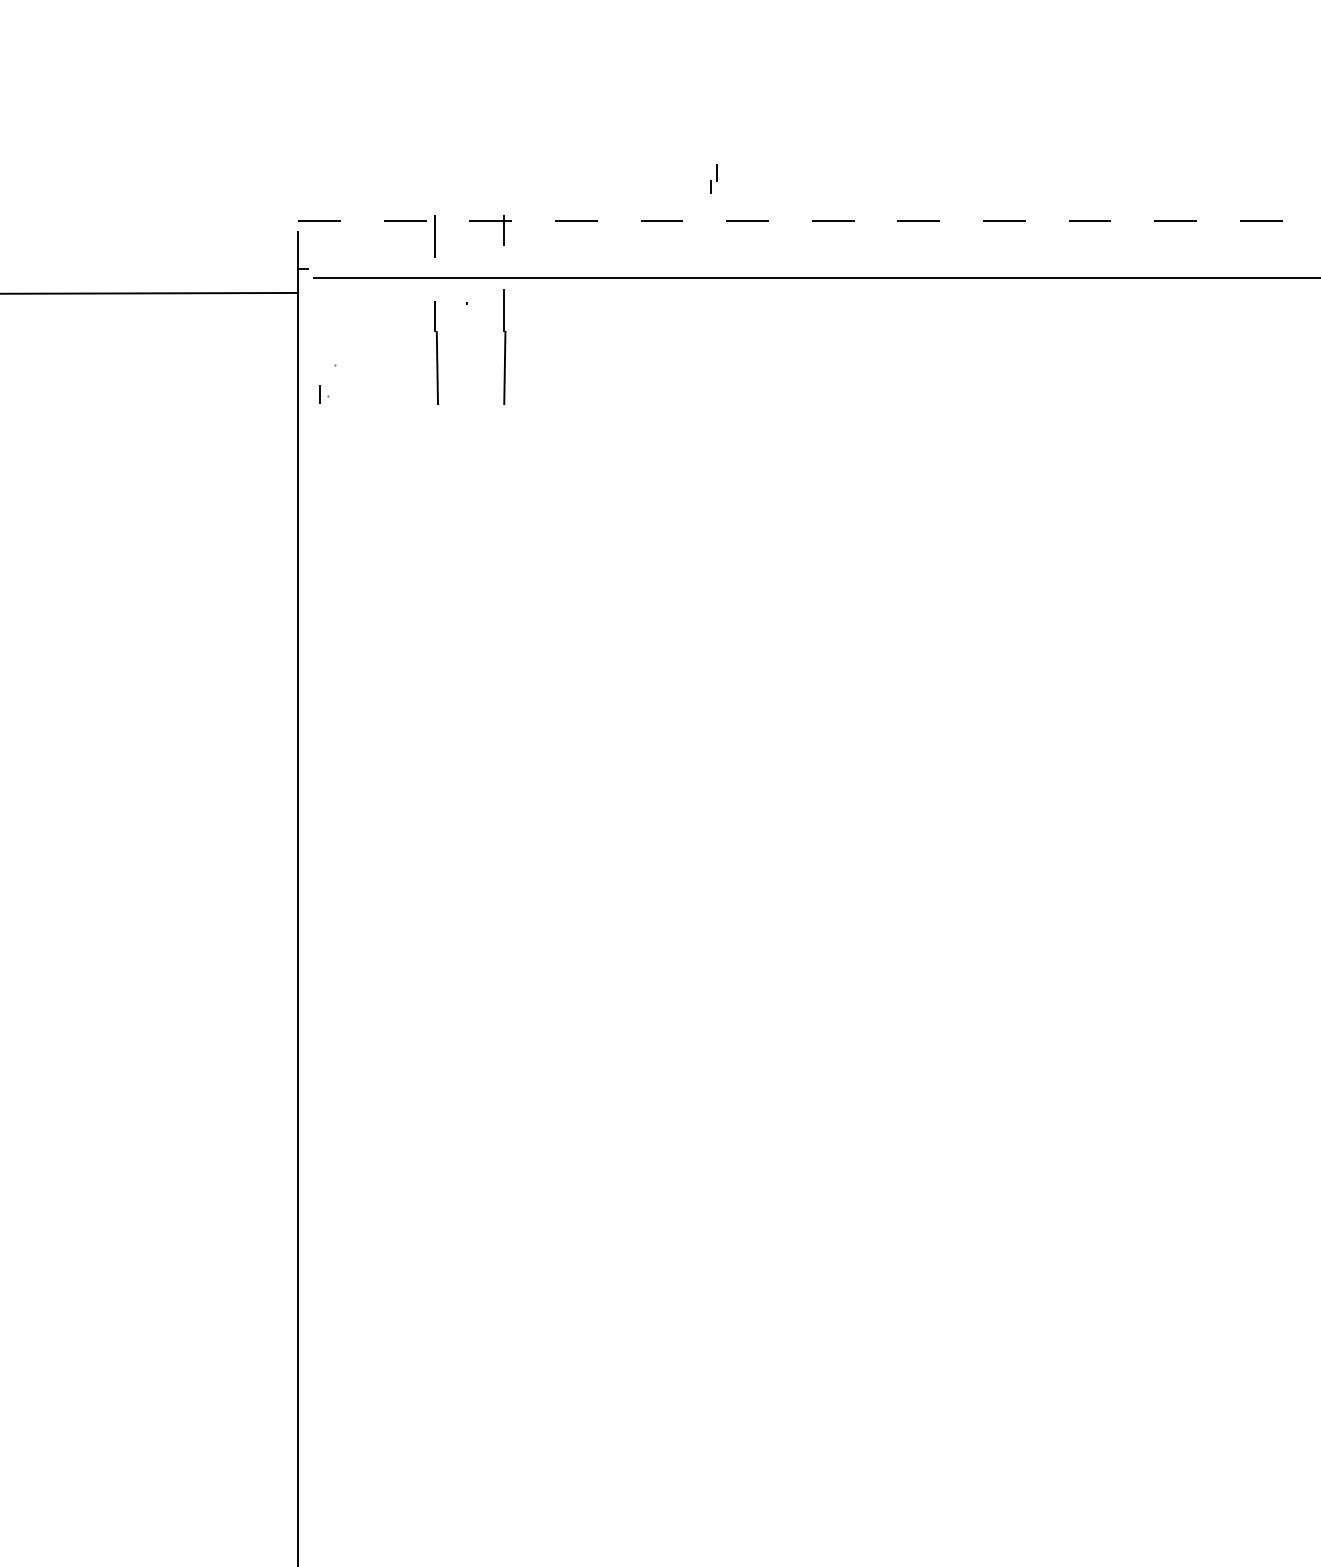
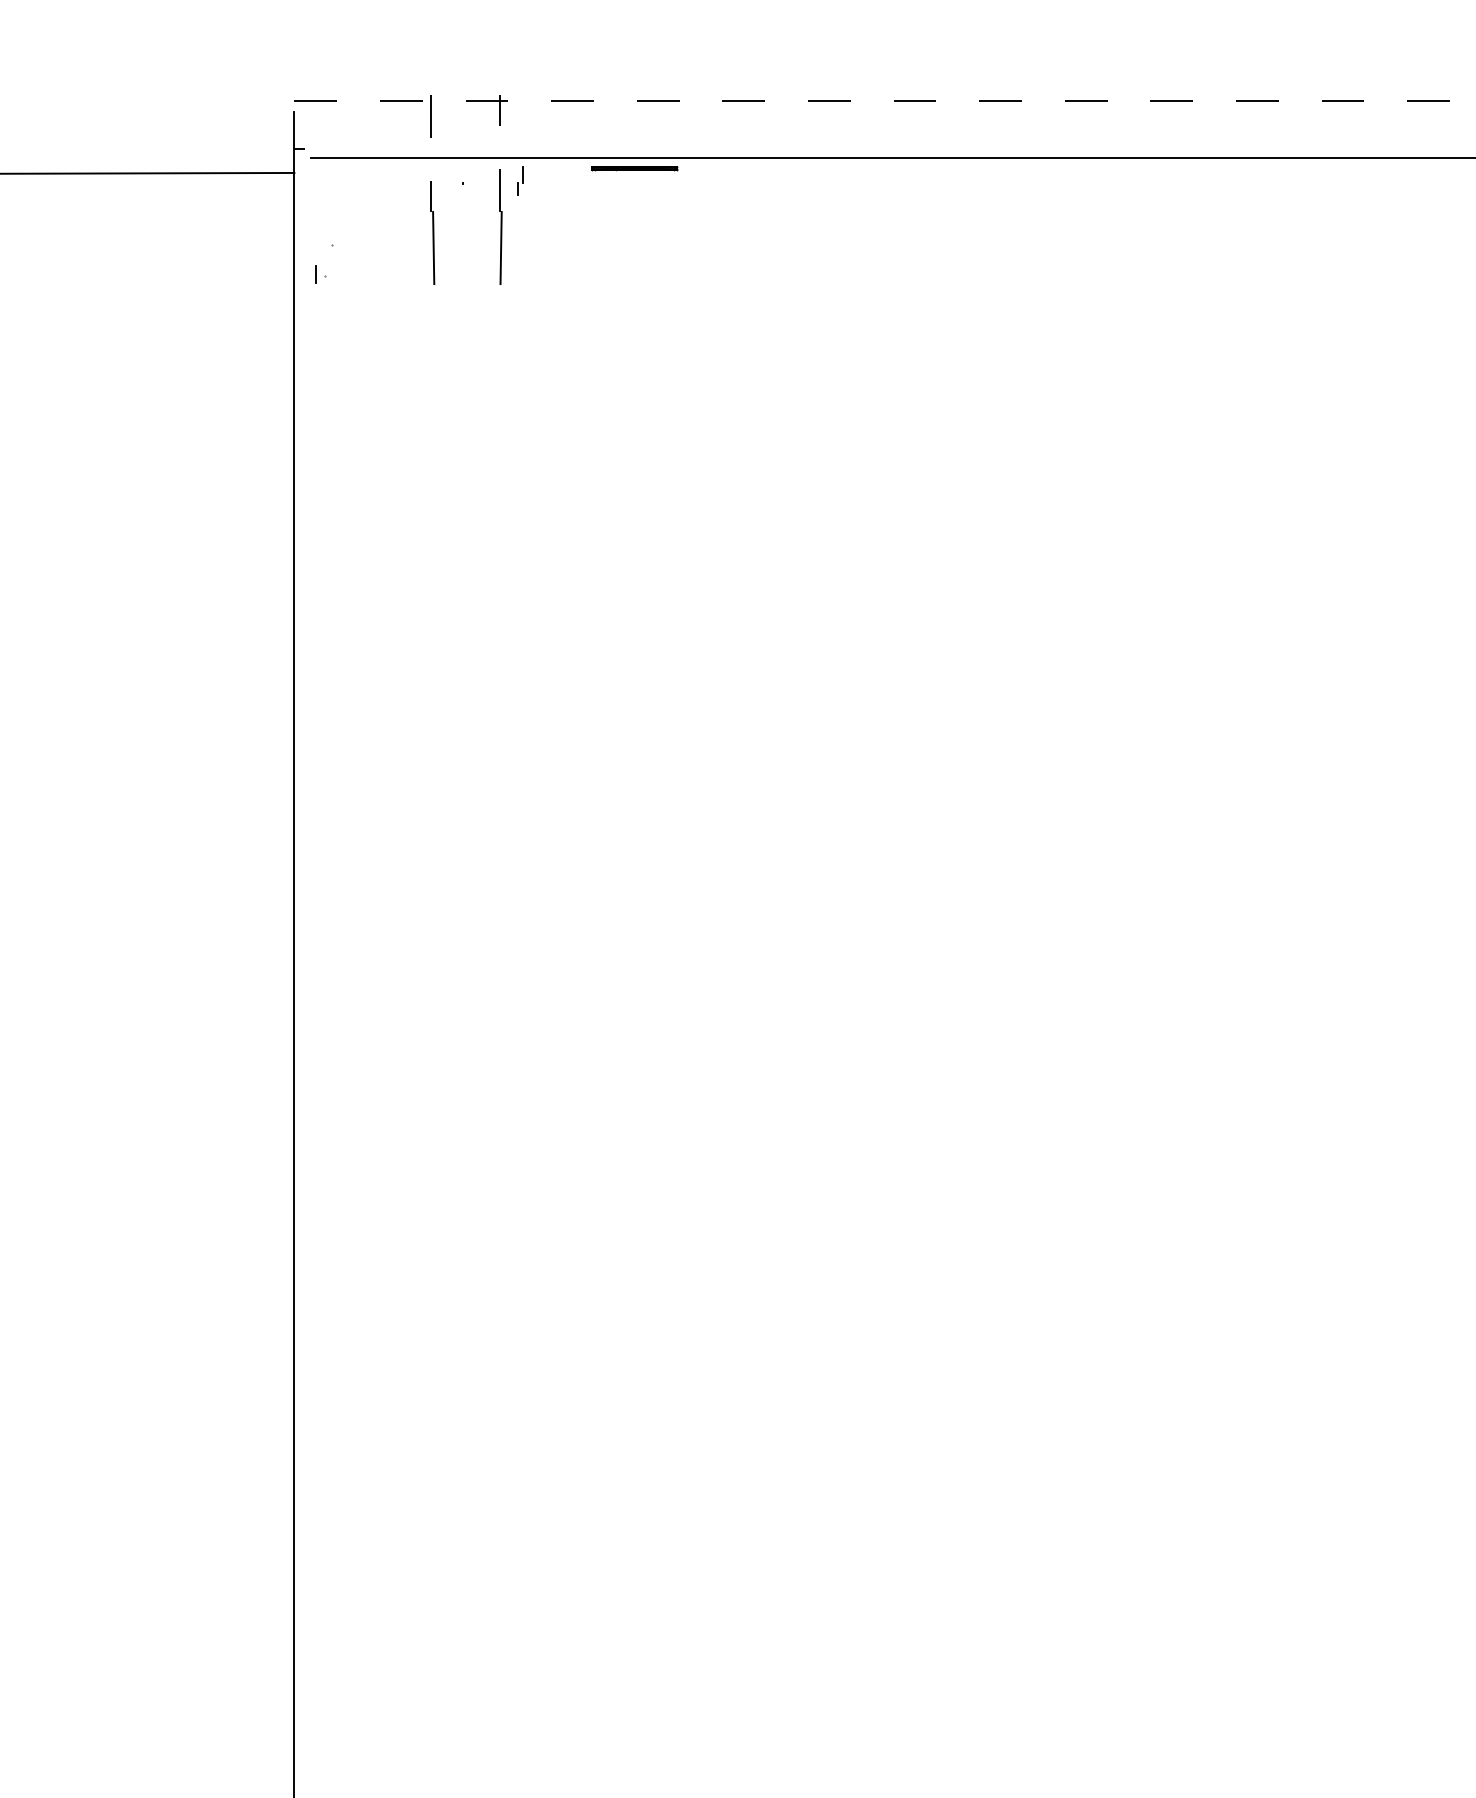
part: (714, 178) -> (520, 180), moved
part: (638, 288) -> (634, 168), added

